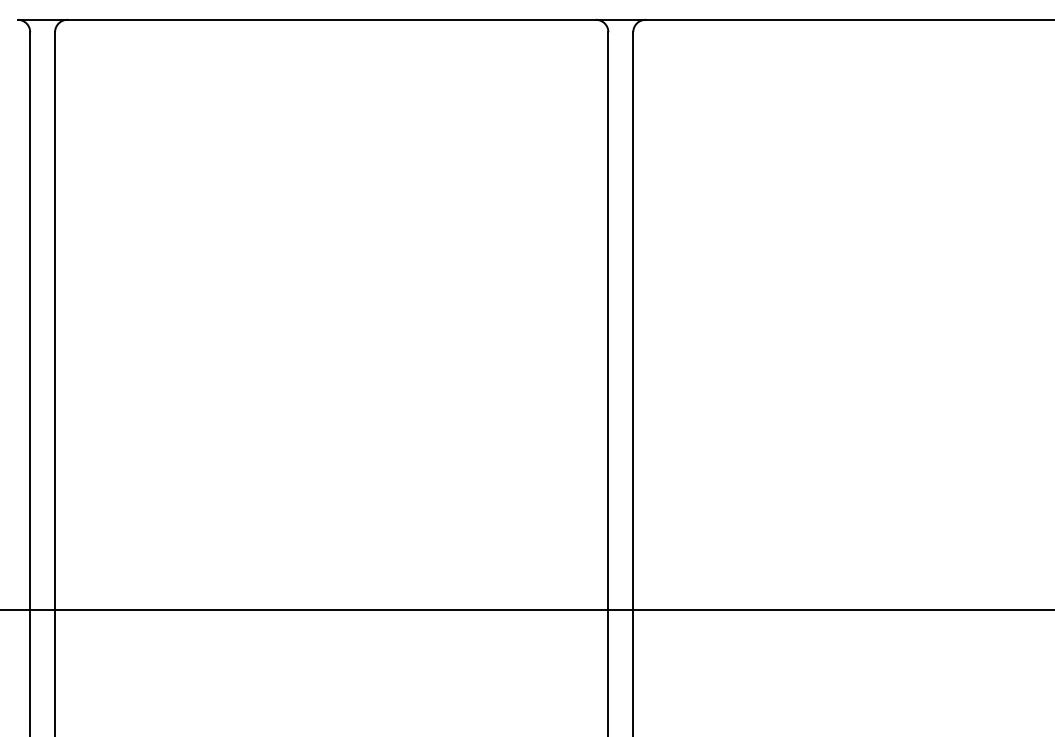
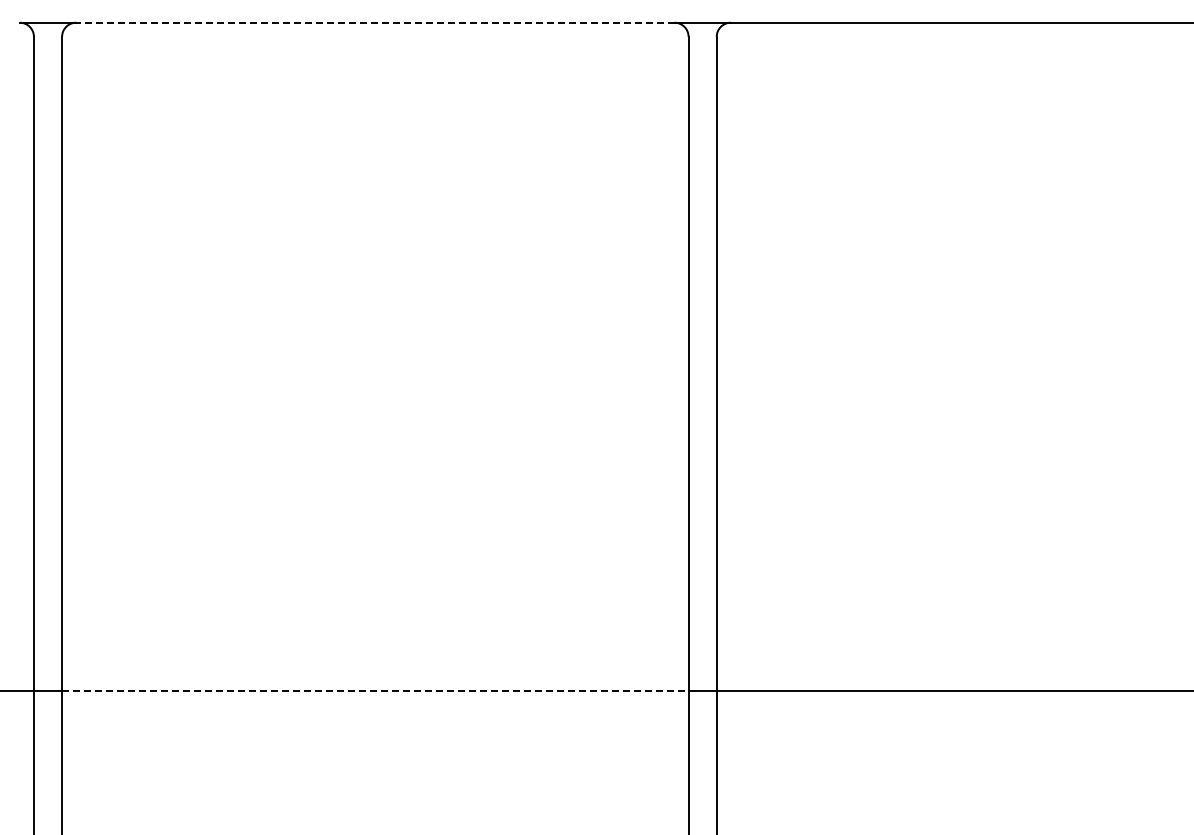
line: (330, 19) -> (374, 22), solid -> dashed
line: (331, 610) -> (375, 691), solid -> dashed

